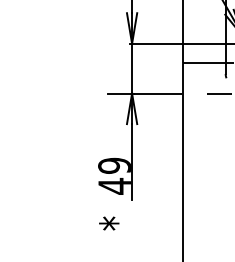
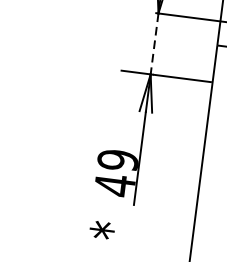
line: (132, 68) -> (155, 43), solid -> dashed

